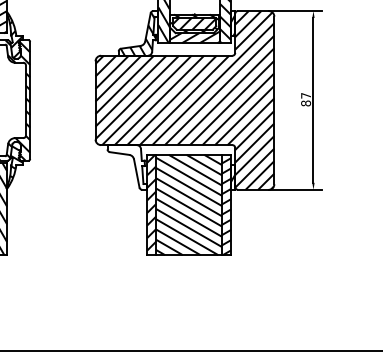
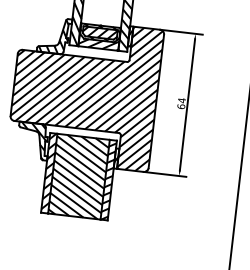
text: (305, 99) -> (181, 103), 87 -> 64
hatch: (126, 167) -> (32, 141), added

